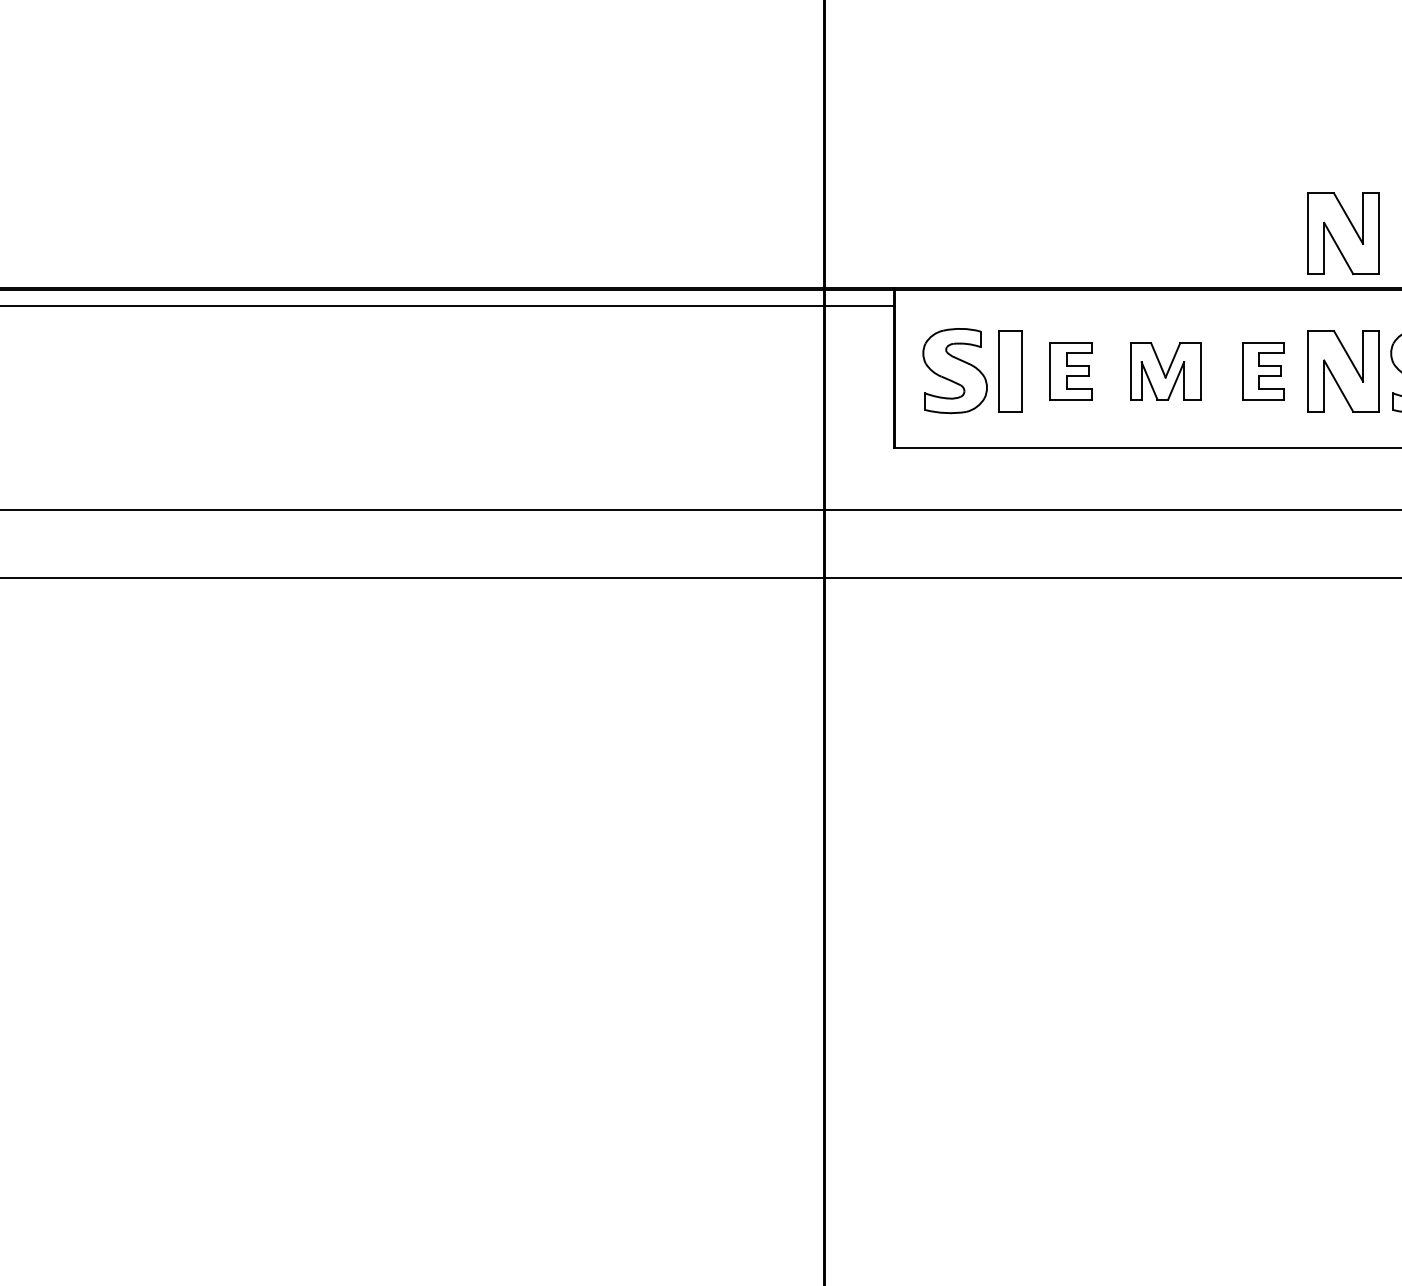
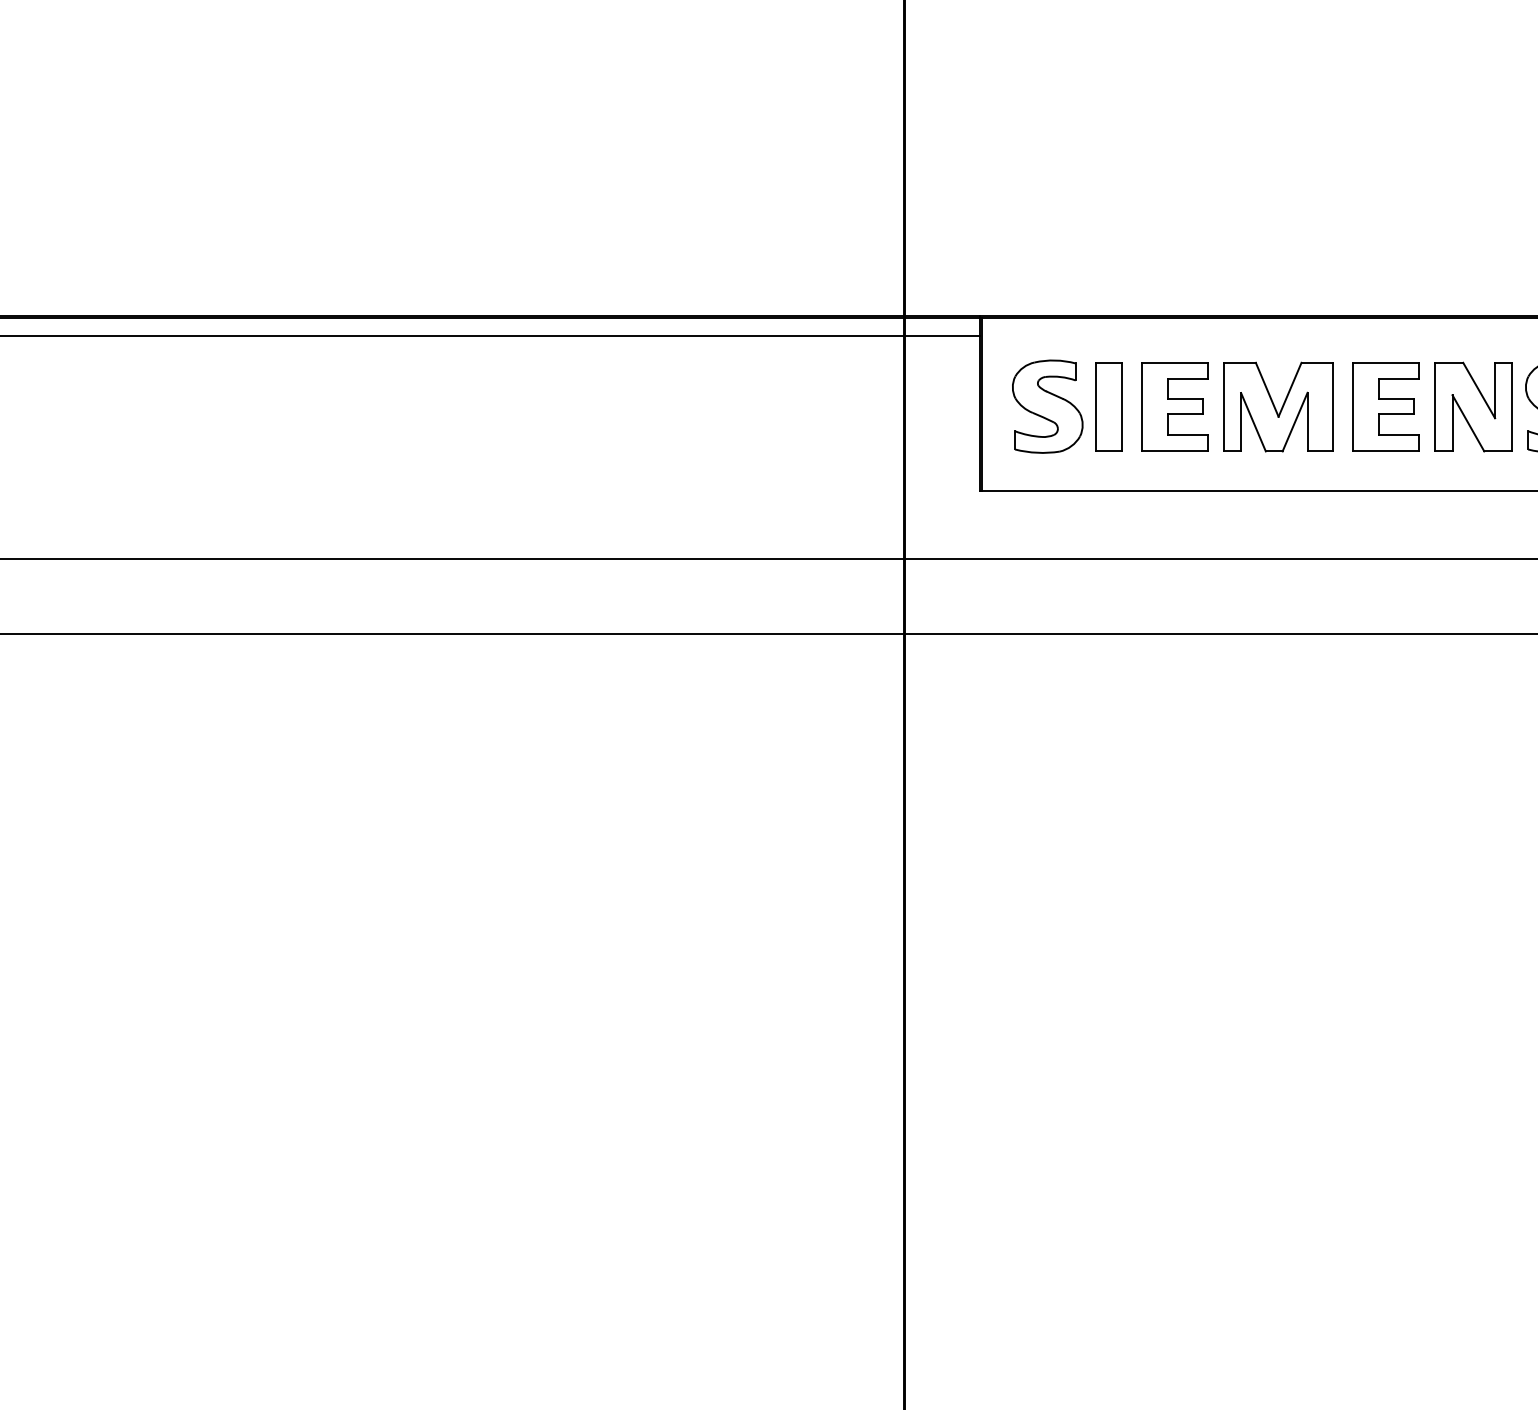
part: (1343, 233) -> (1473, 255), removed
part: (1070, 370) -> (1174, 406), size x1.43
part: (1165, 370) -> (1278, 406), size x1.43
part: (1263, 370) -> (1385, 406), size x1.43

